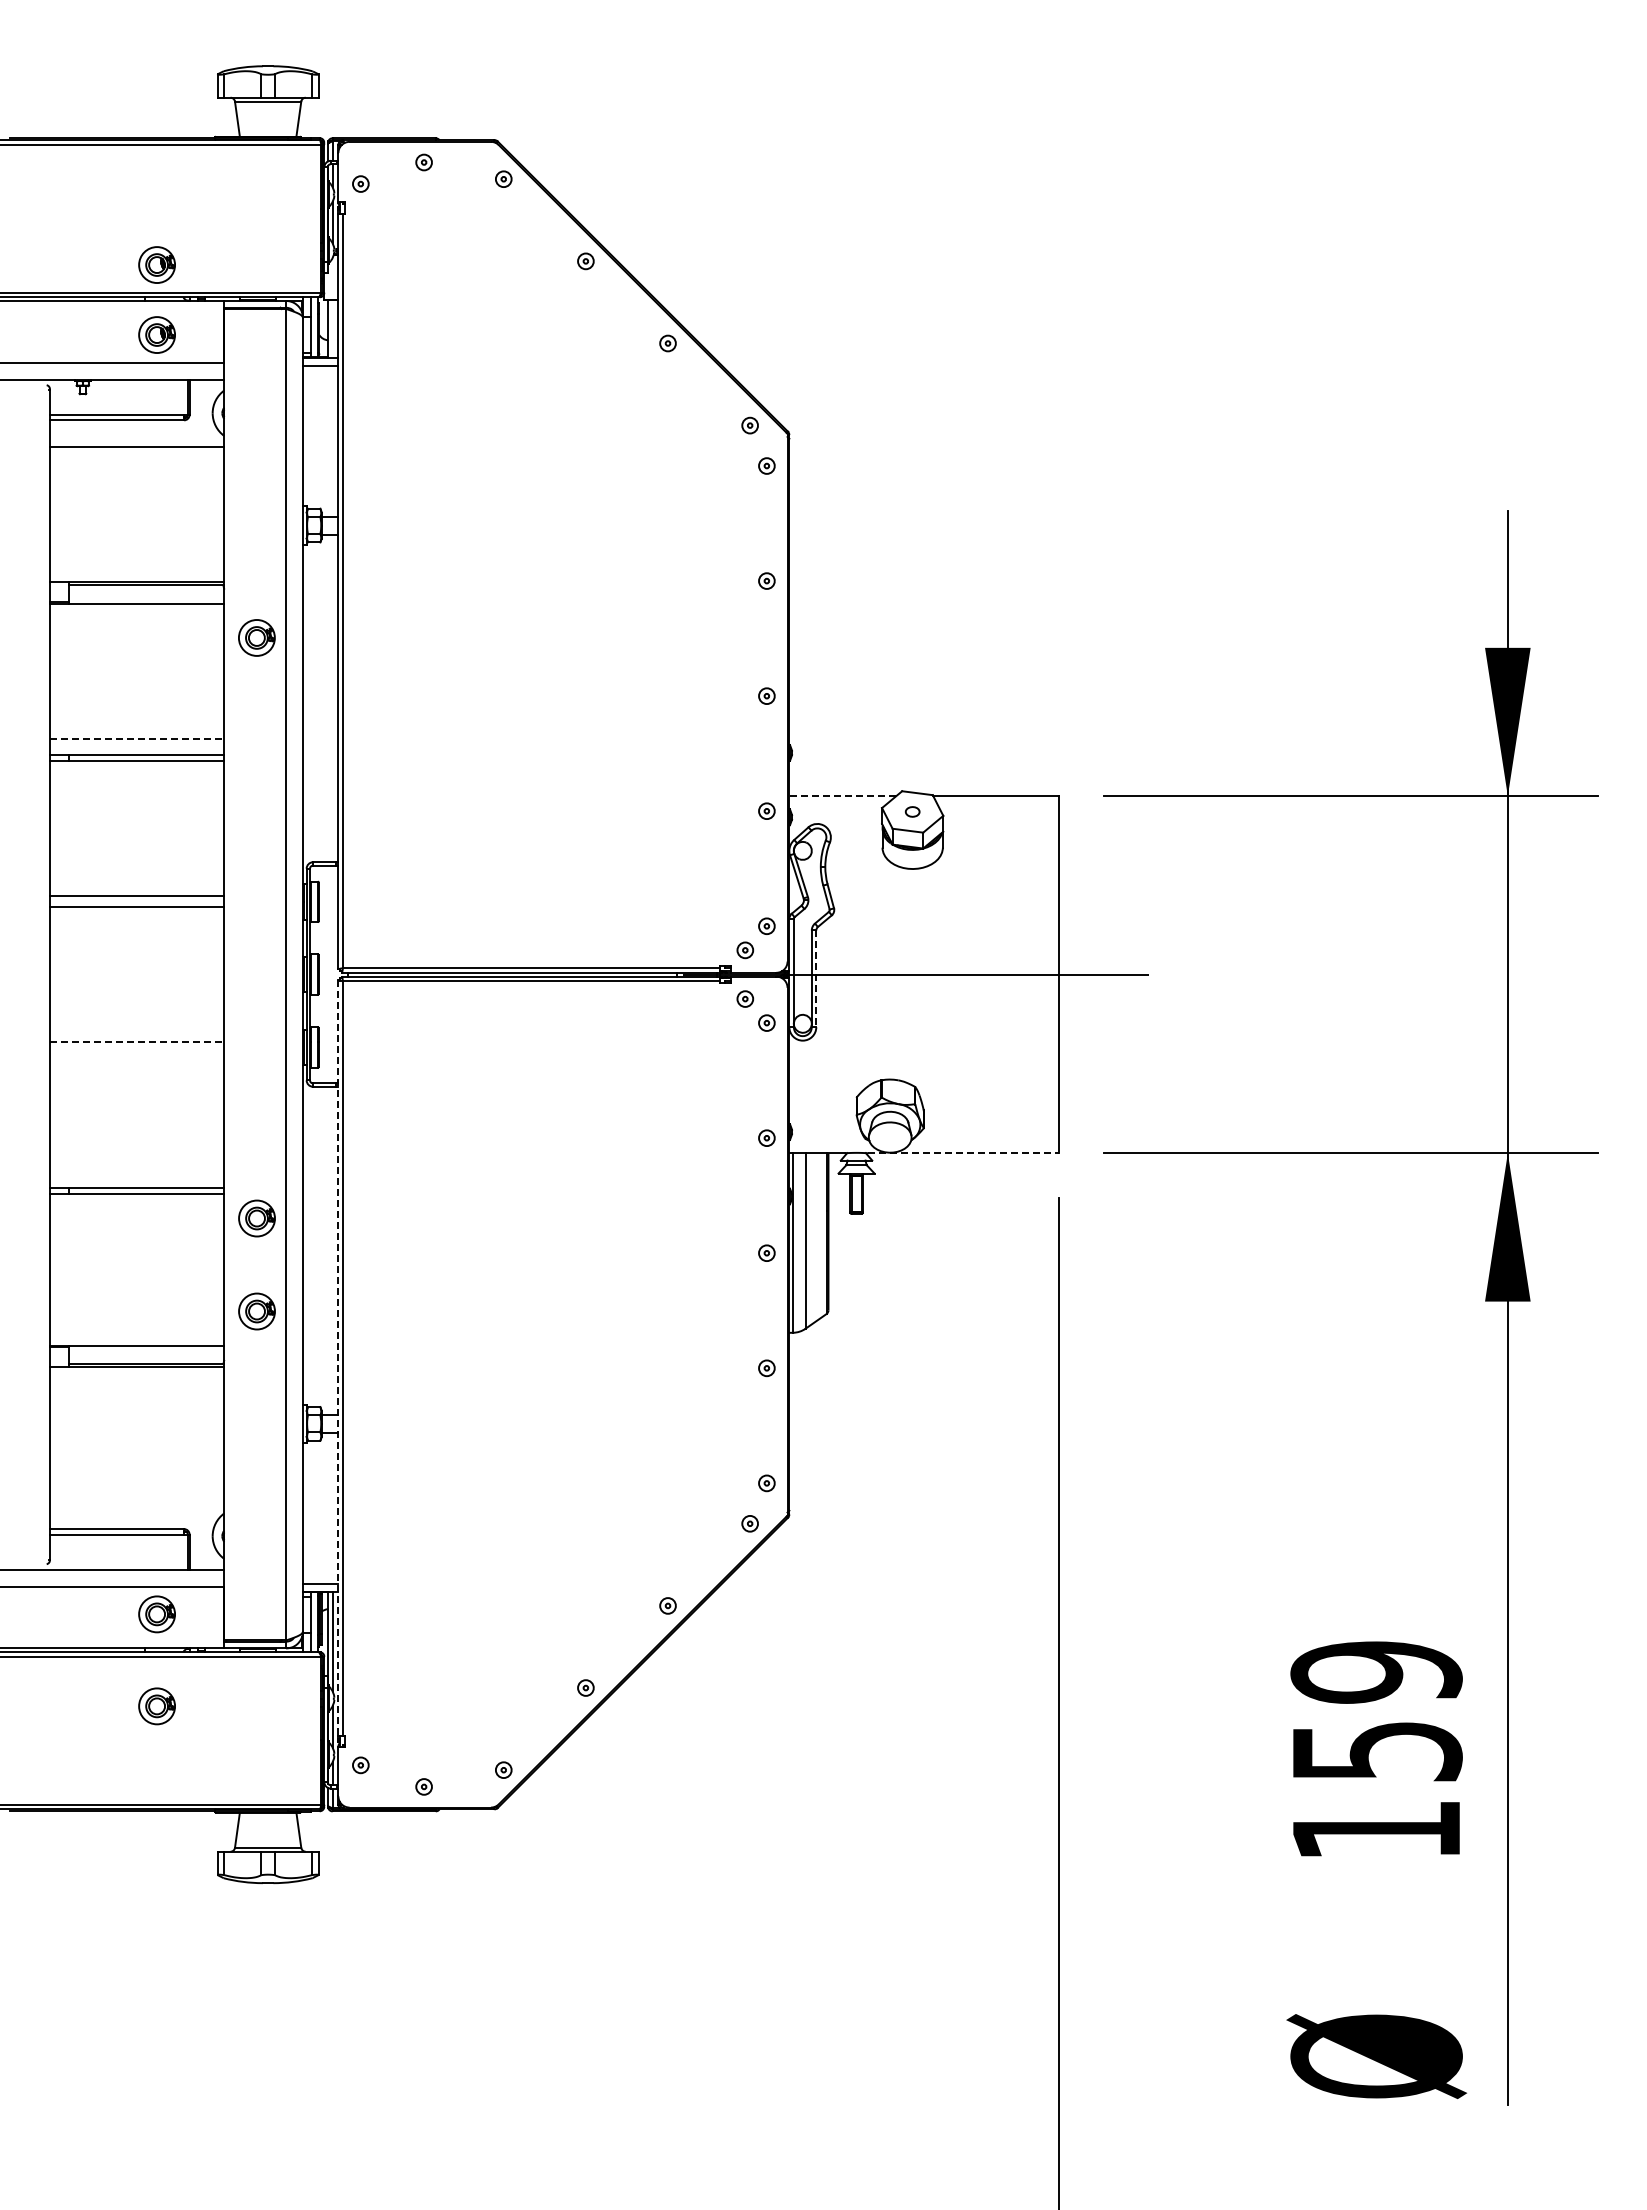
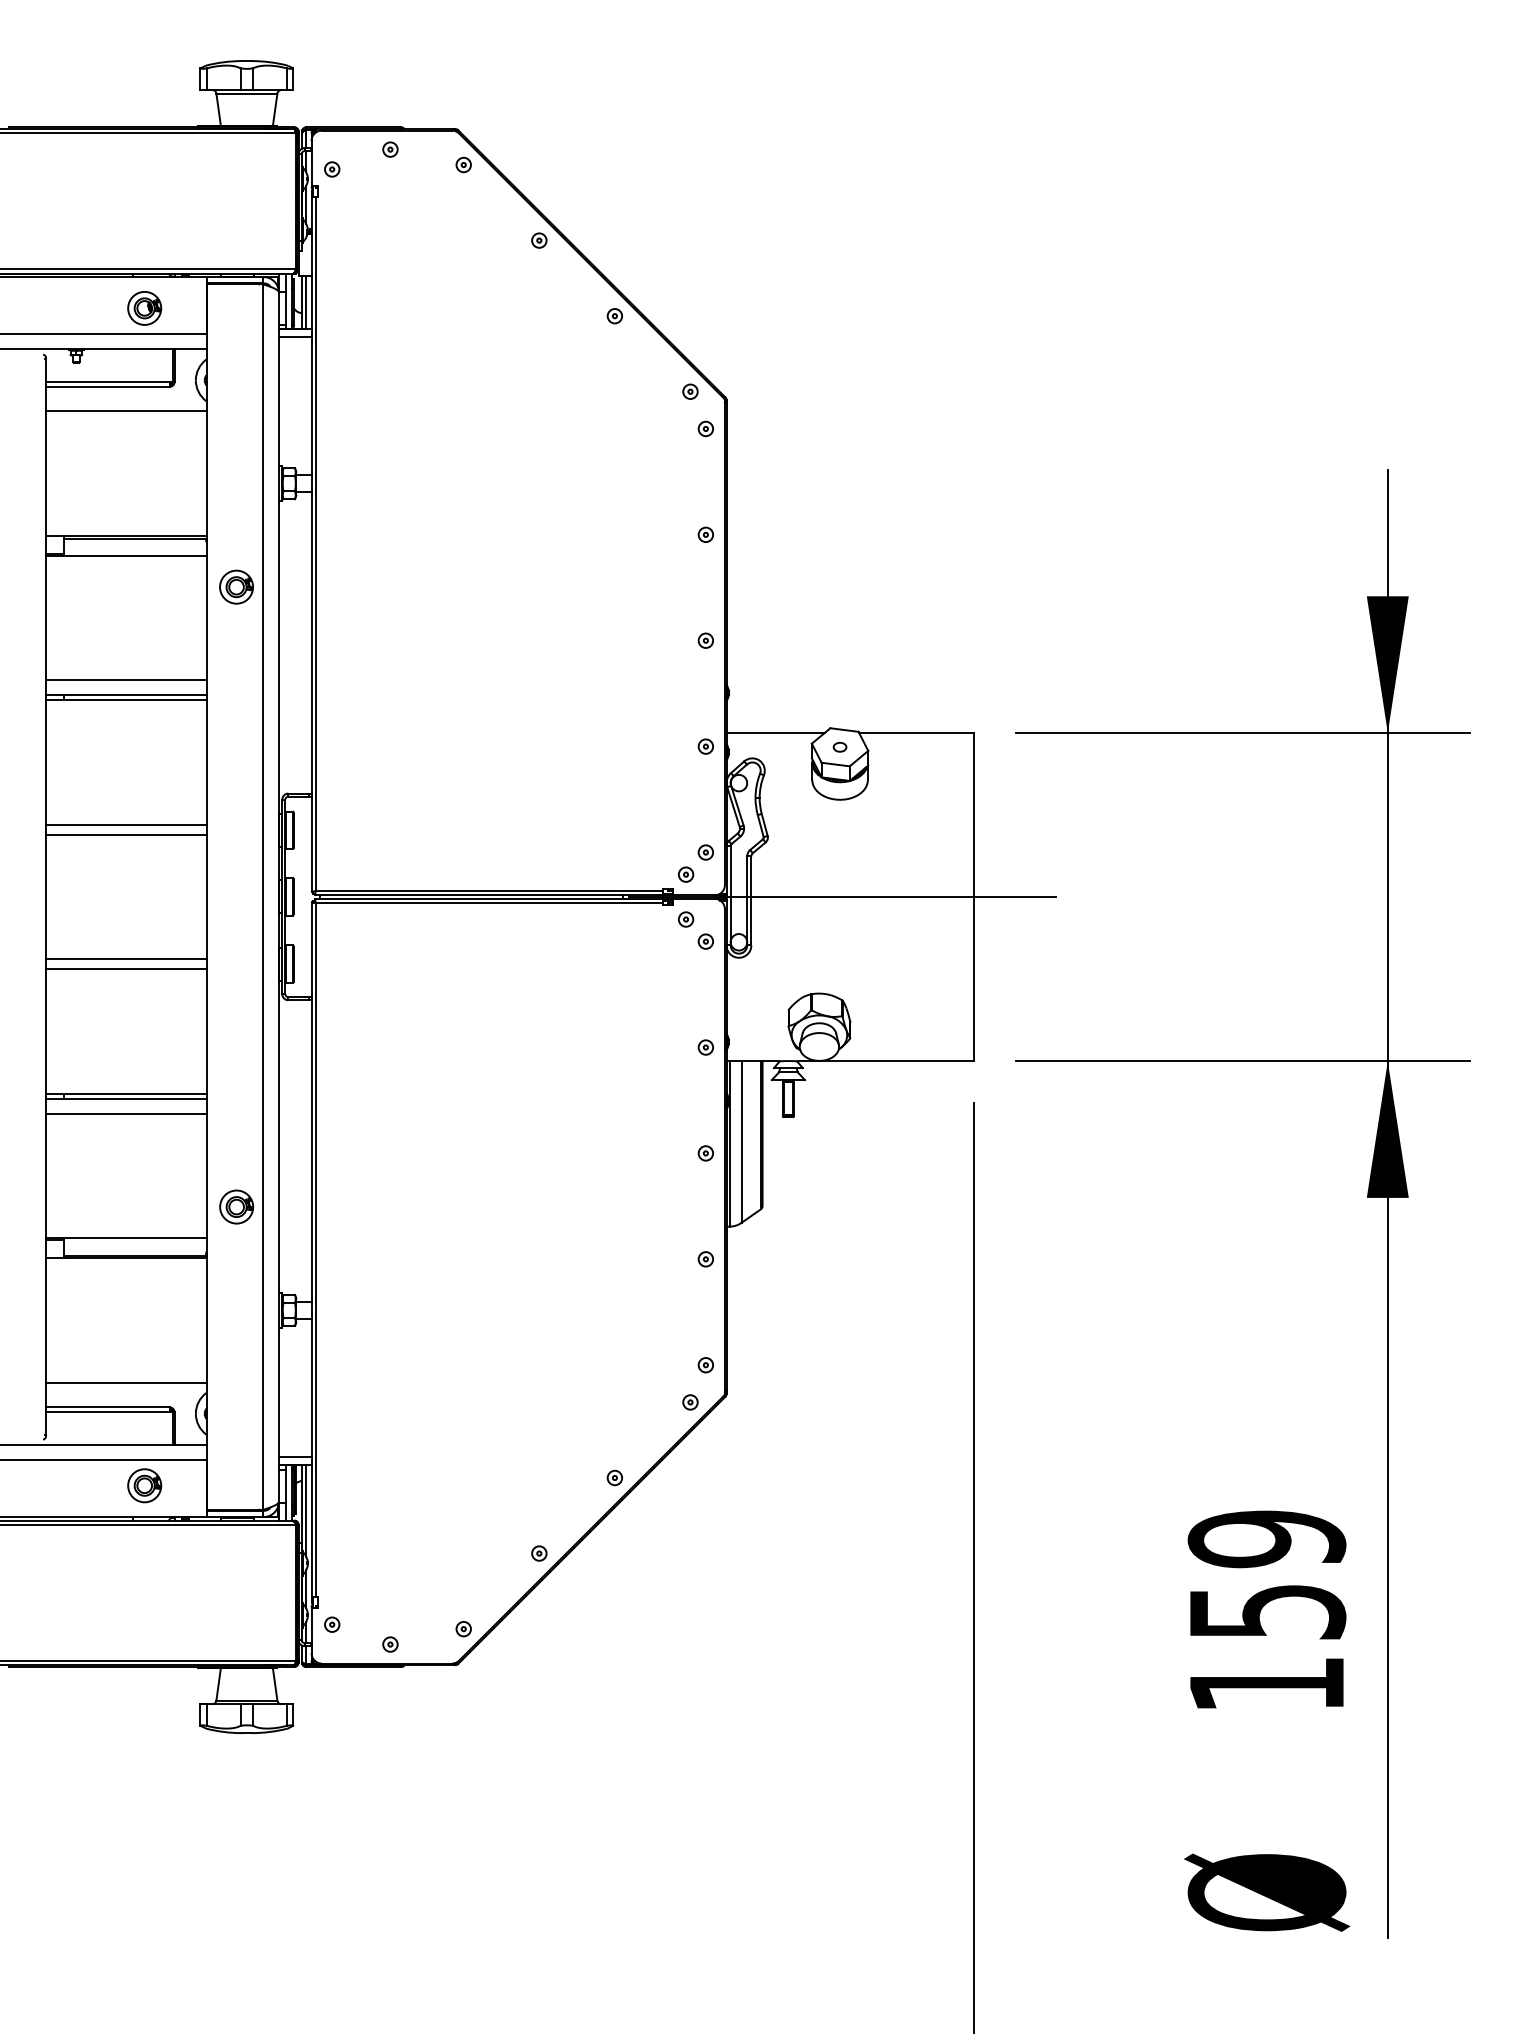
part: (156, 264) -> (144, 243), removed
line: (332, 328) -> (306, 302), added
line: (137, 739) -> (126, 680), dashed -> solid
line: (842, 796) -> (775, 733), dashed -> solid
line: (816, 979) -> (751, 901), dashed -> solid
line: (137, 1042) -> (126, 959), dashed -> solid
line: (136, 1053) -> (125, 969), added
line: (964, 1153) -> (887, 1061), dashed -> solid
line: (136, 1210) -> (125, 1114), added
part: (256, 1218) -> (236, 1121), removed
line: (338, 1357) -> (311, 1249), dashed -> solid
line: (136, 1502) -> (125, 1382), added
part: (156, 1706) -> (144, 1570), removed

